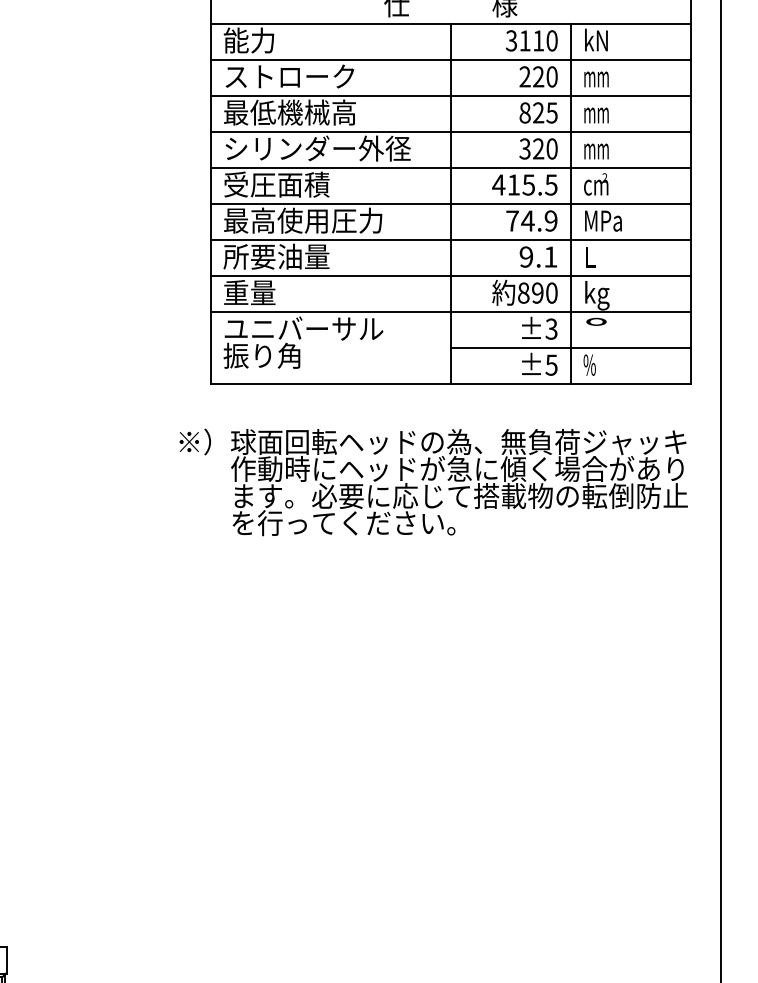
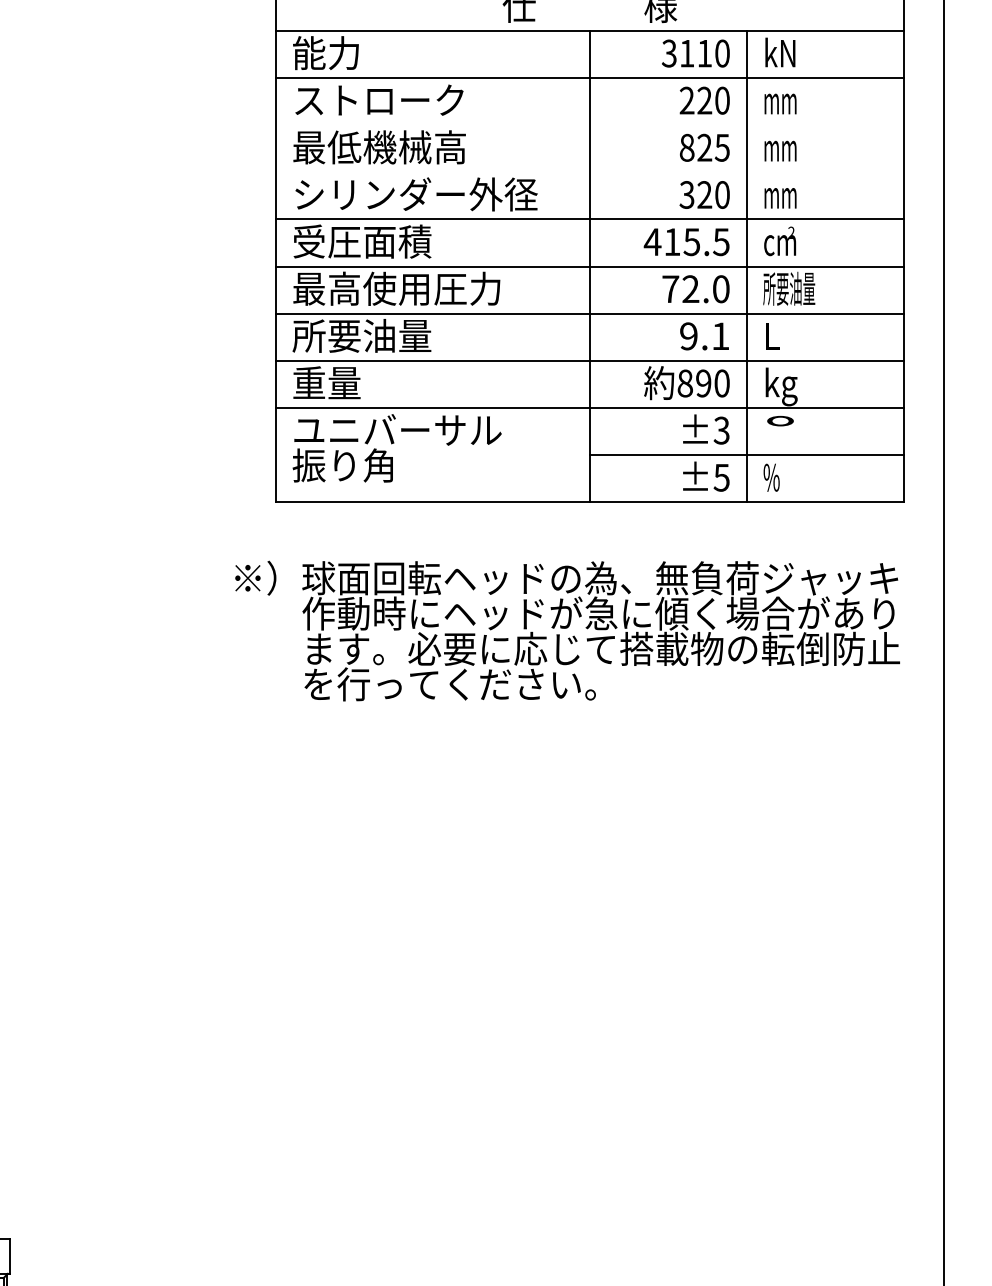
line: (450, 95) -> (589, 125), removed
line: (450, 131) -> (589, 172), removed
text: (603, 220) -> (789, 288), MPa -> 所要油量
text: (539, 221) -> (705, 289), 74.9 -> 72.0

